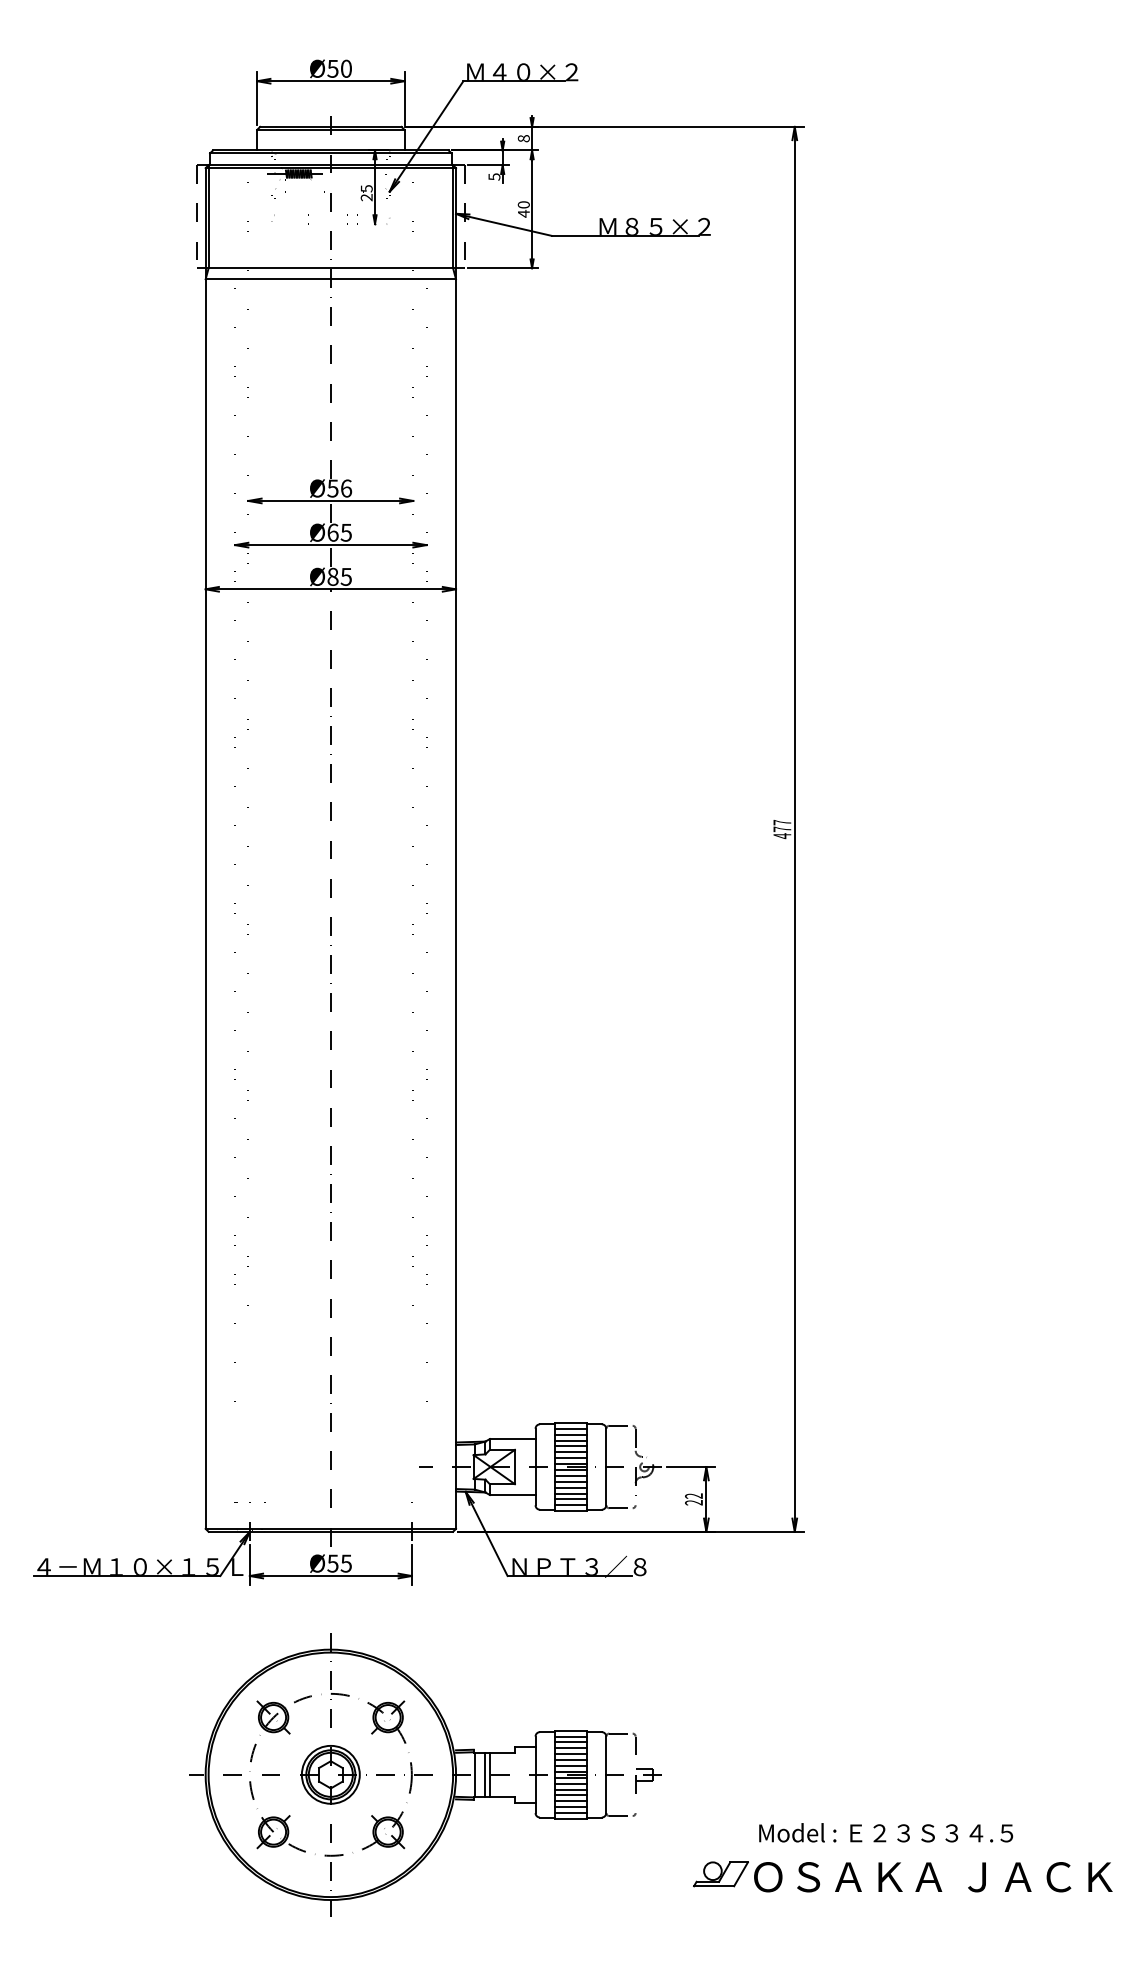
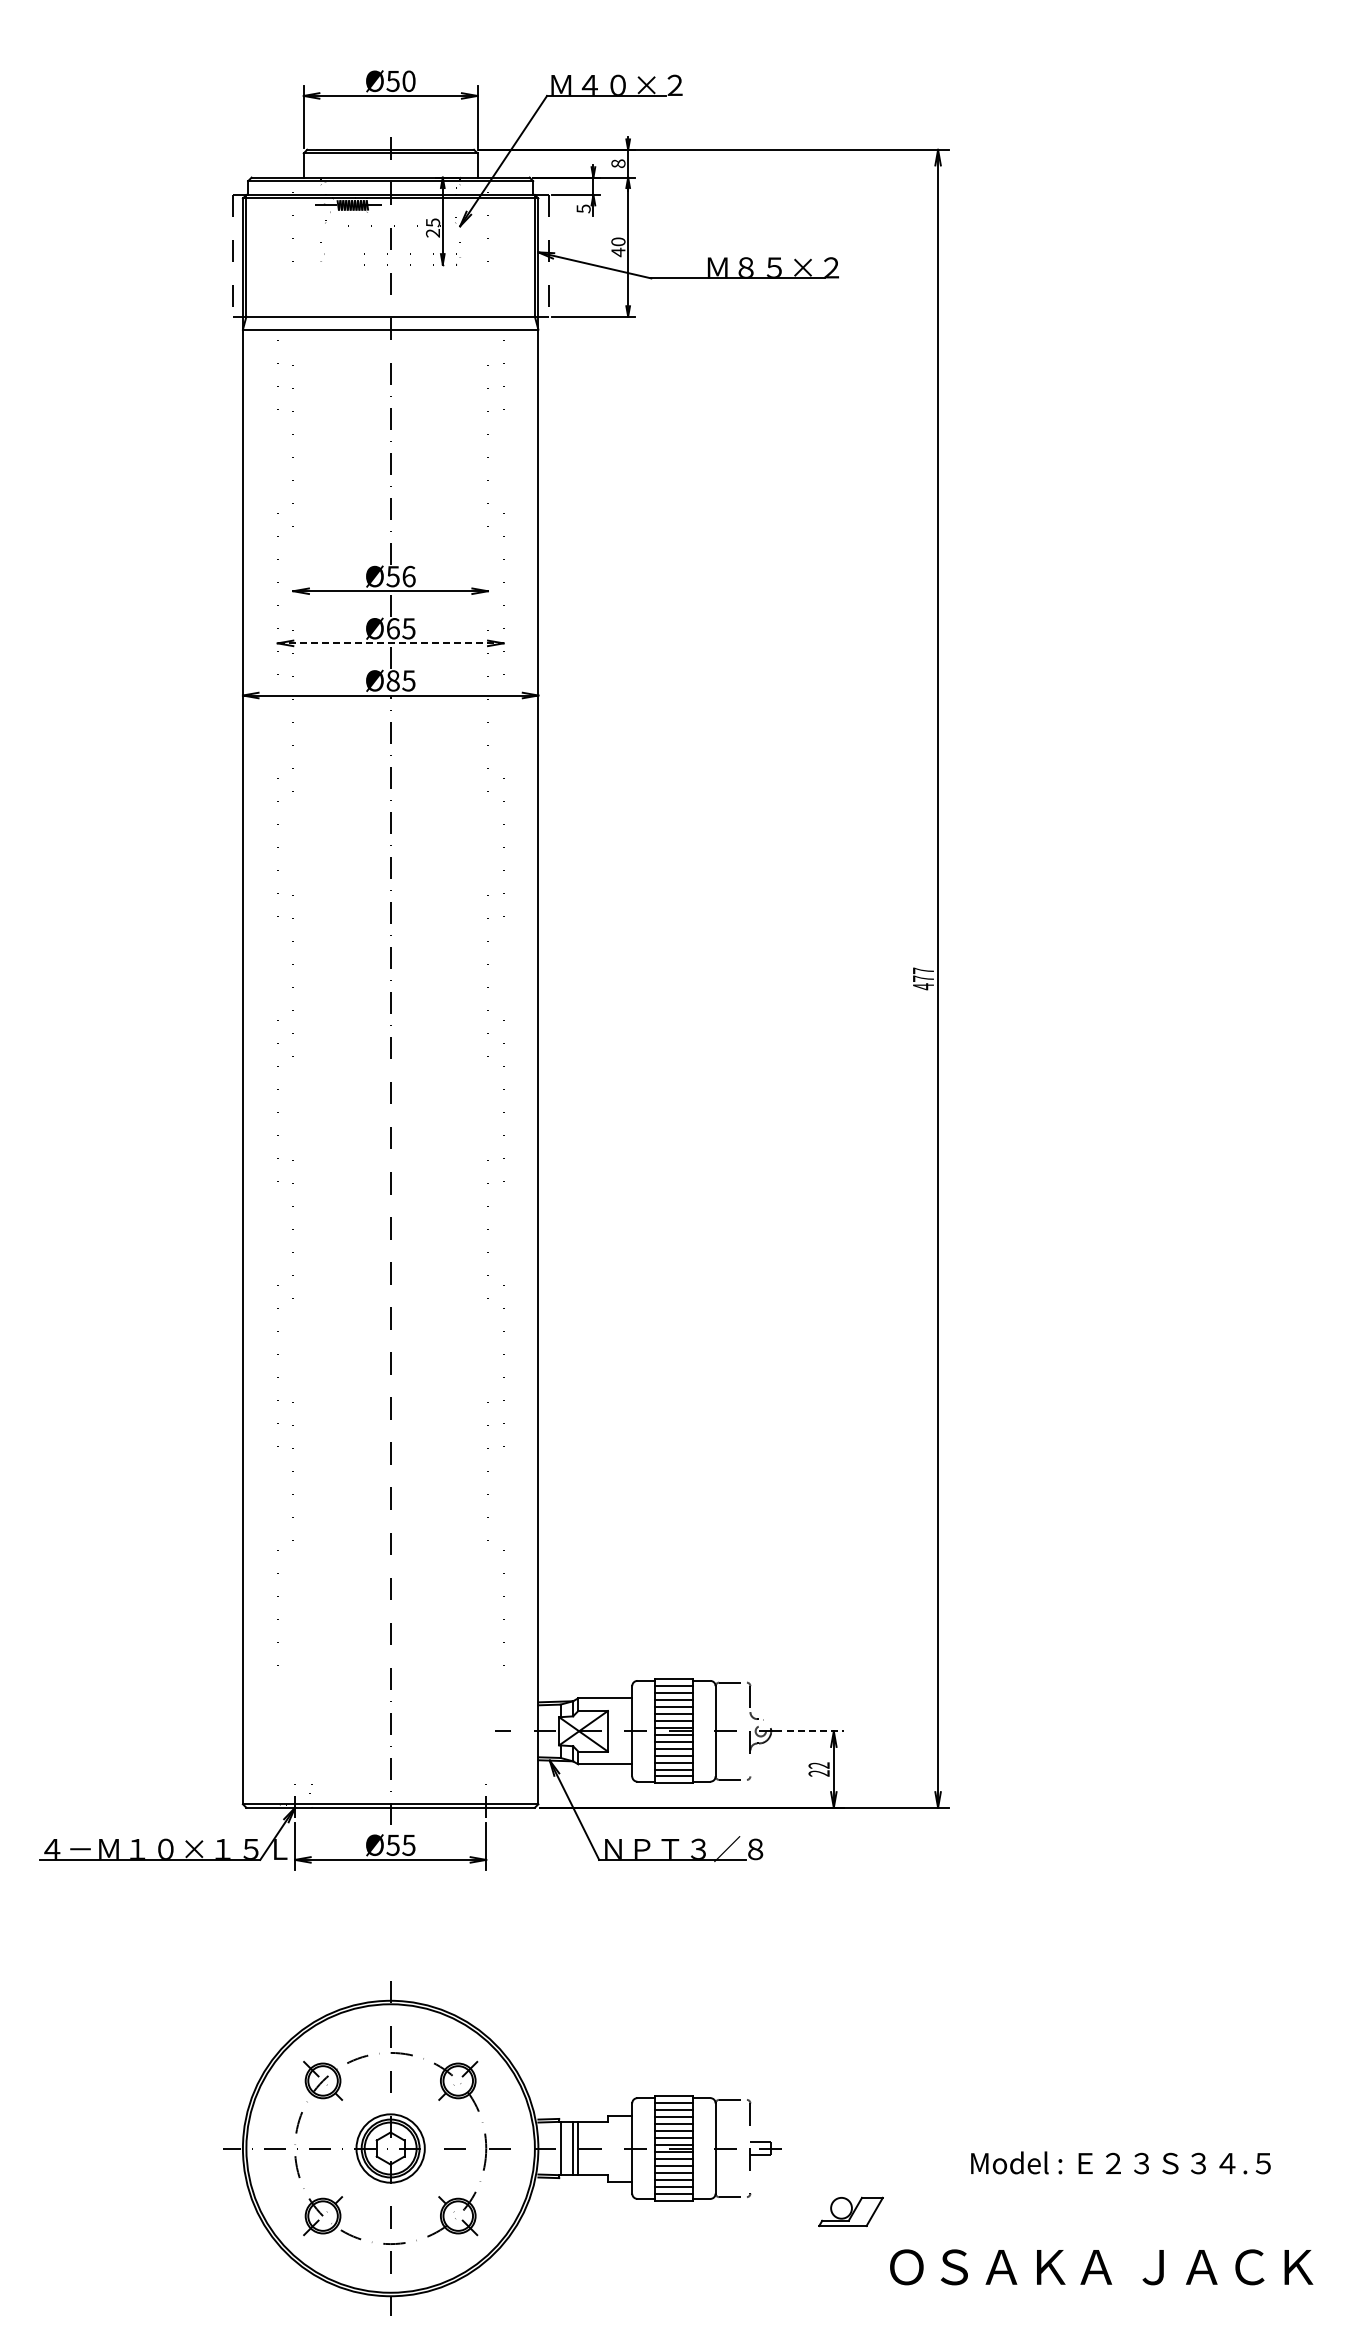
line: (330, 545) -> (390, 643), solid -> dashed
line: (690, 1467) -> (815, 1731), solid -> dashed
part: (425, 1774) -> (502, 2148), moved
text: (885, 1832) -> (1120, 2162), moved
text: (933, 1877) -> (1101, 2267), moved

